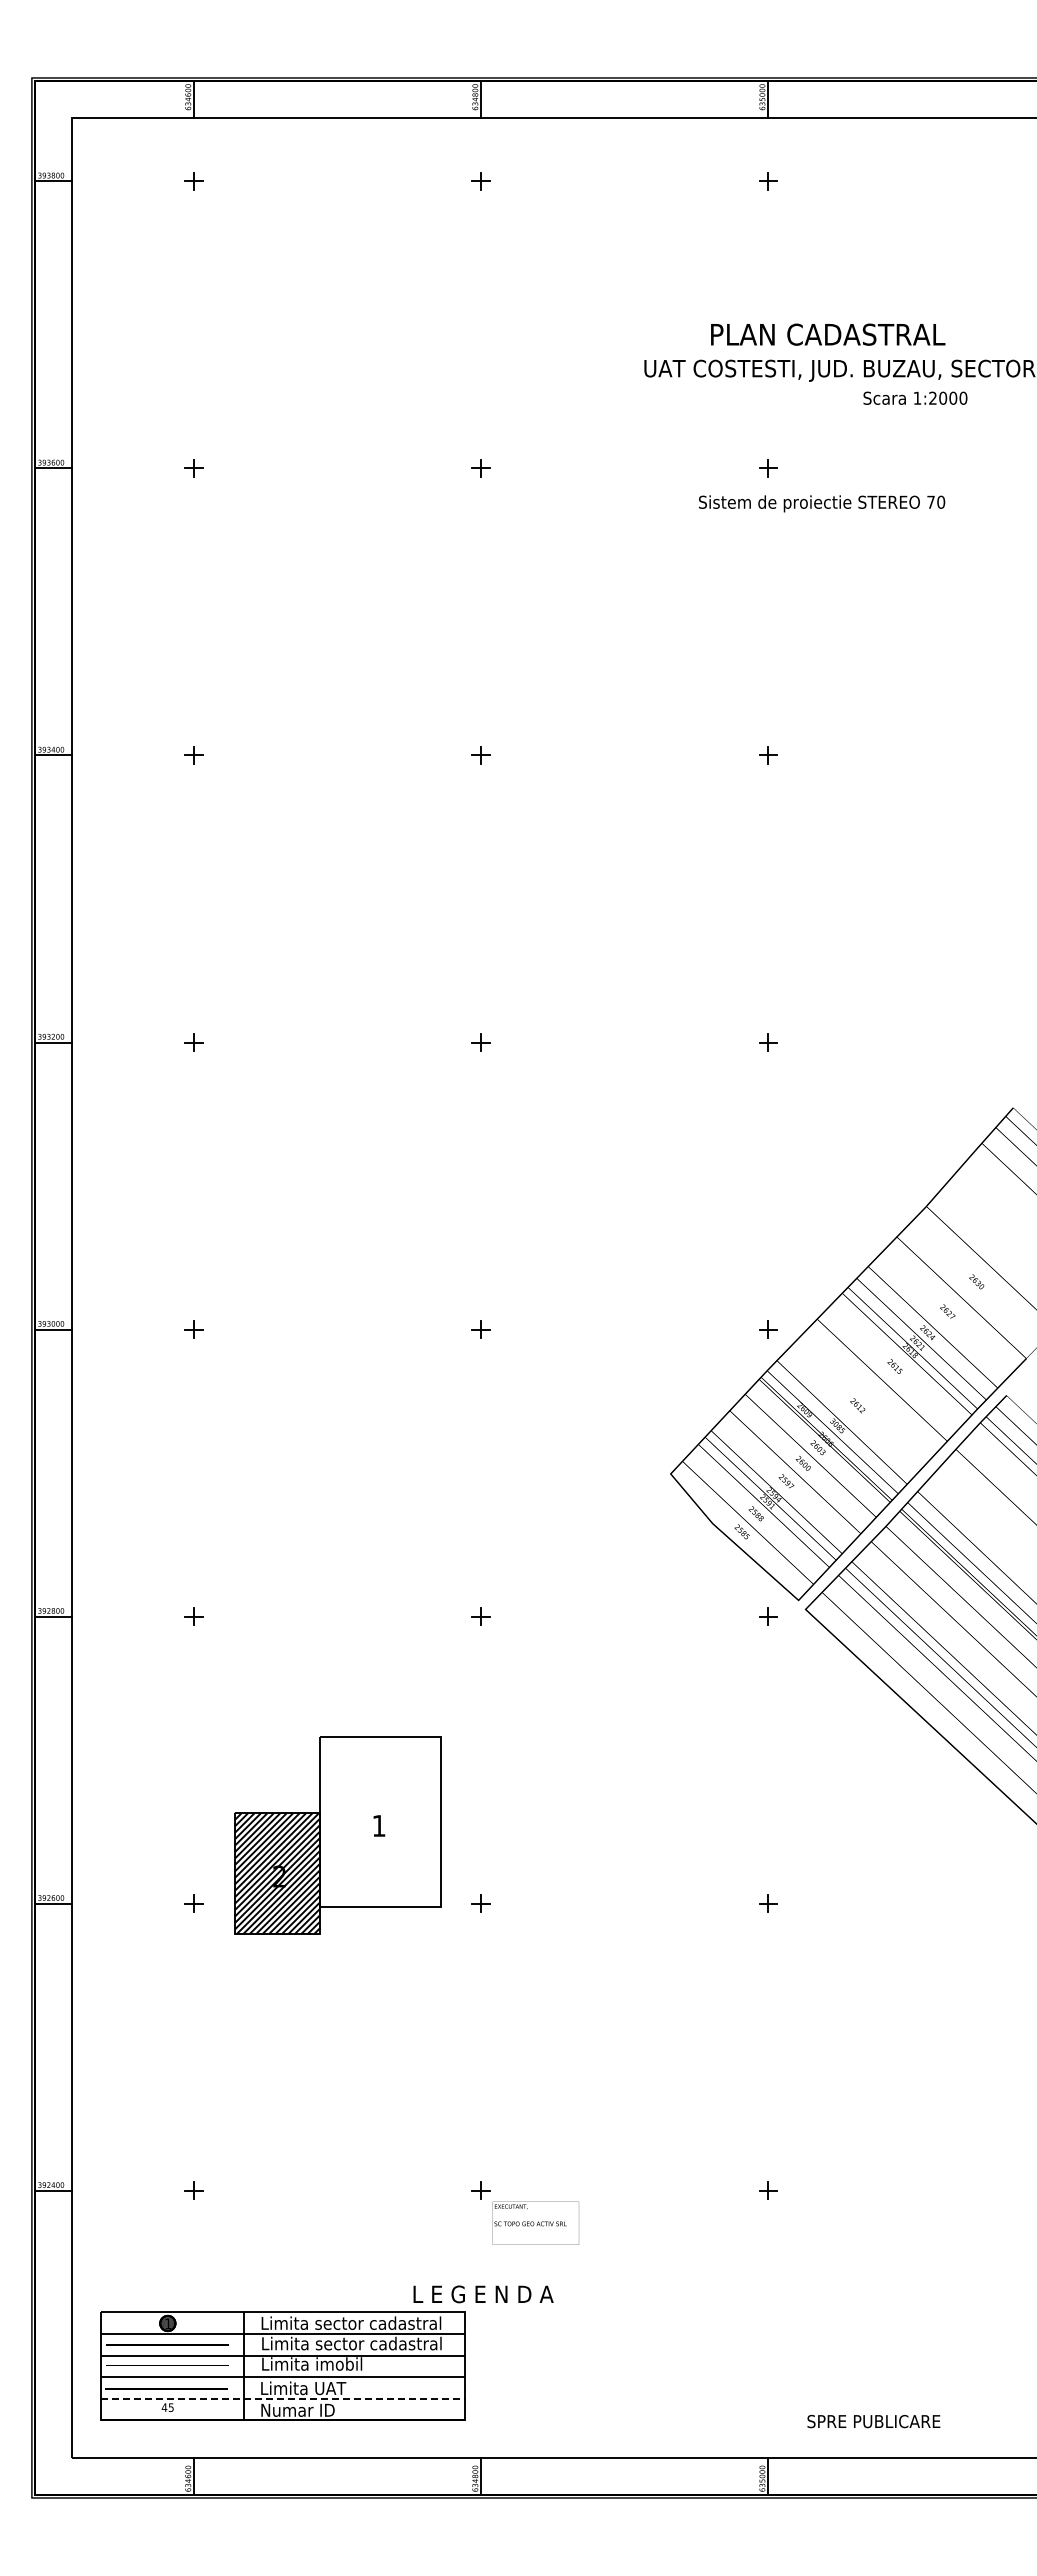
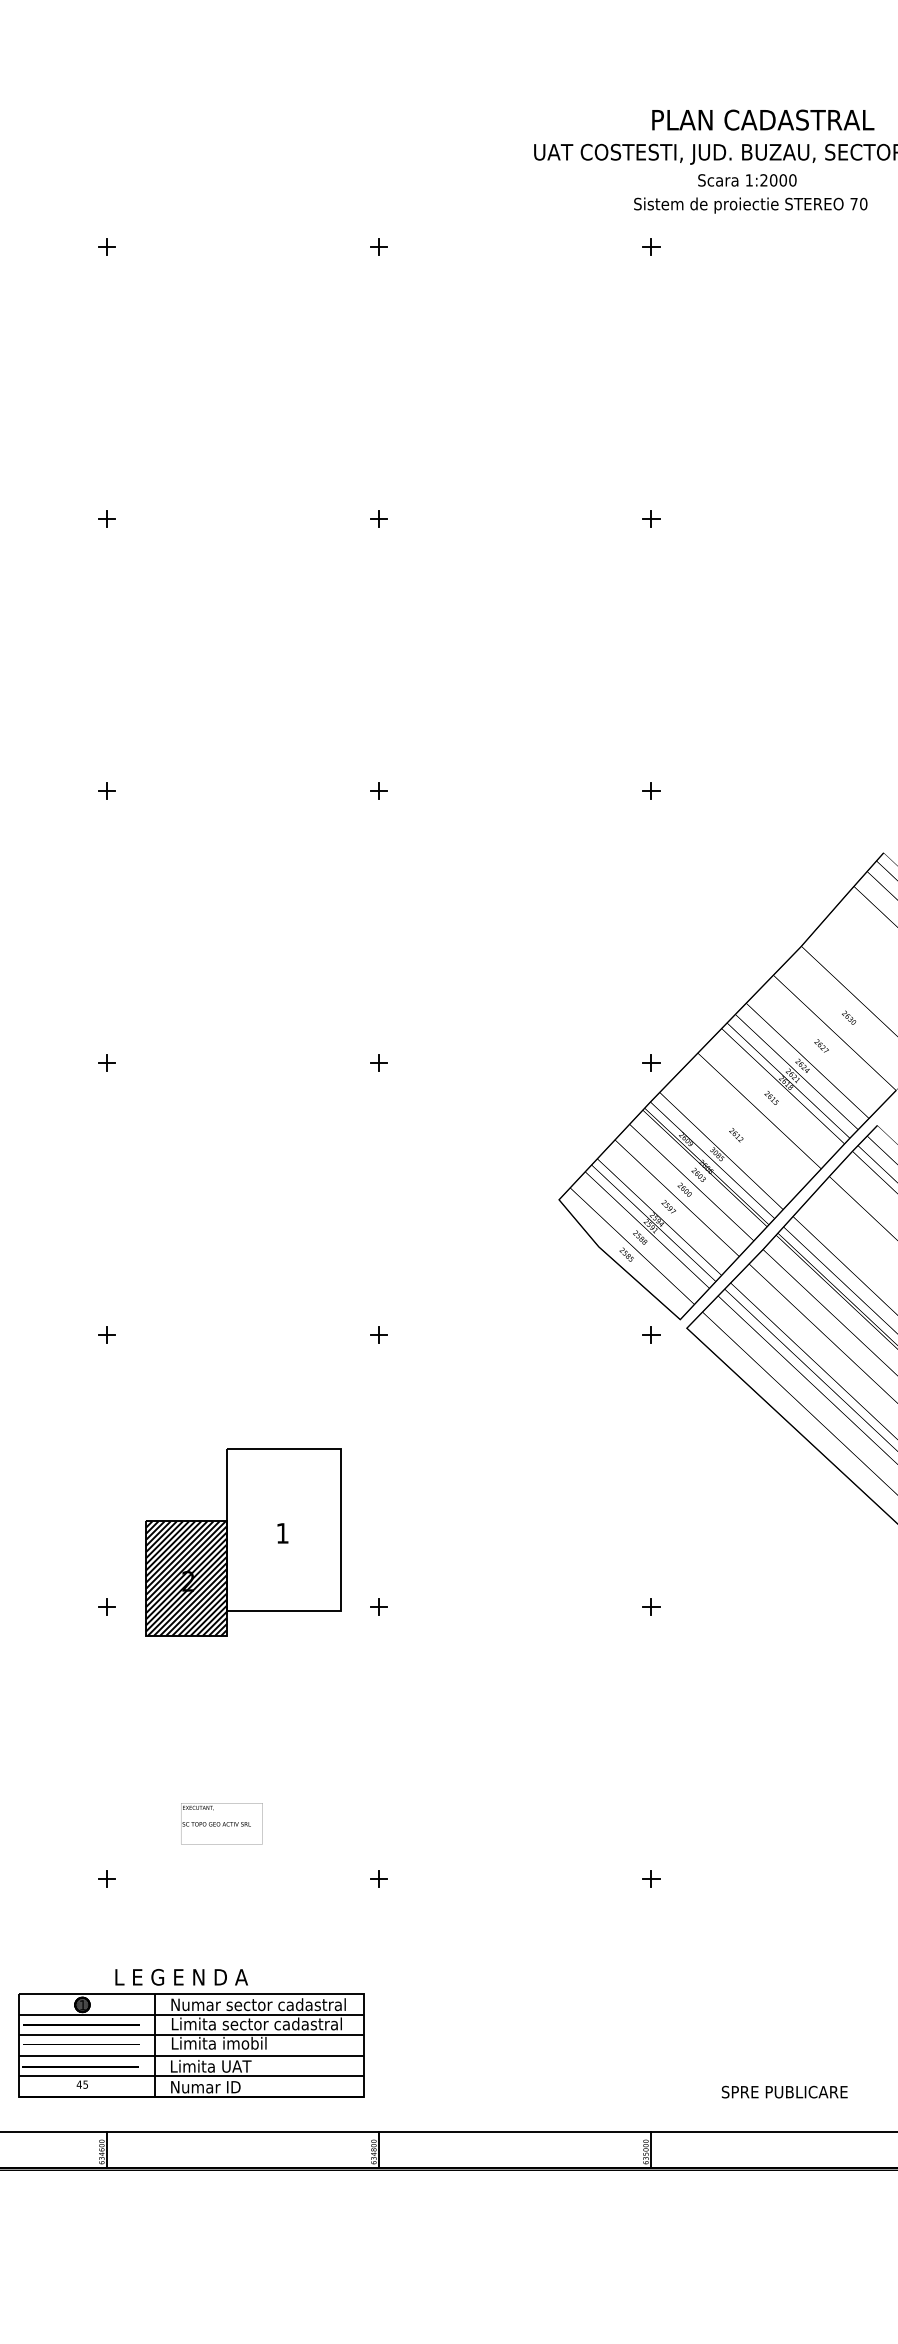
text: (828, 334) -> (763, 119), moved
text: (915, 397) -> (747, 179), moved
text: (822, 503) -> (751, 205), moved
text: (535, 2222) -> (221, 1822), moved
text: (483, 2294) -> (181, 1977), moved
text: (354, 2322) -> (259, 2003), Limita sector cadastral -> Numar sector cadastral
line: (283, 2398) -> (192, 2076), dashed -> solid
text: (873, 2421) -> (784, 2092), moved

